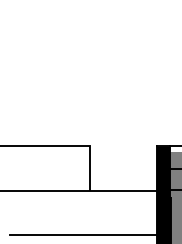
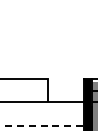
line: (82, 235) -> (44, 126), solid -> dashed

